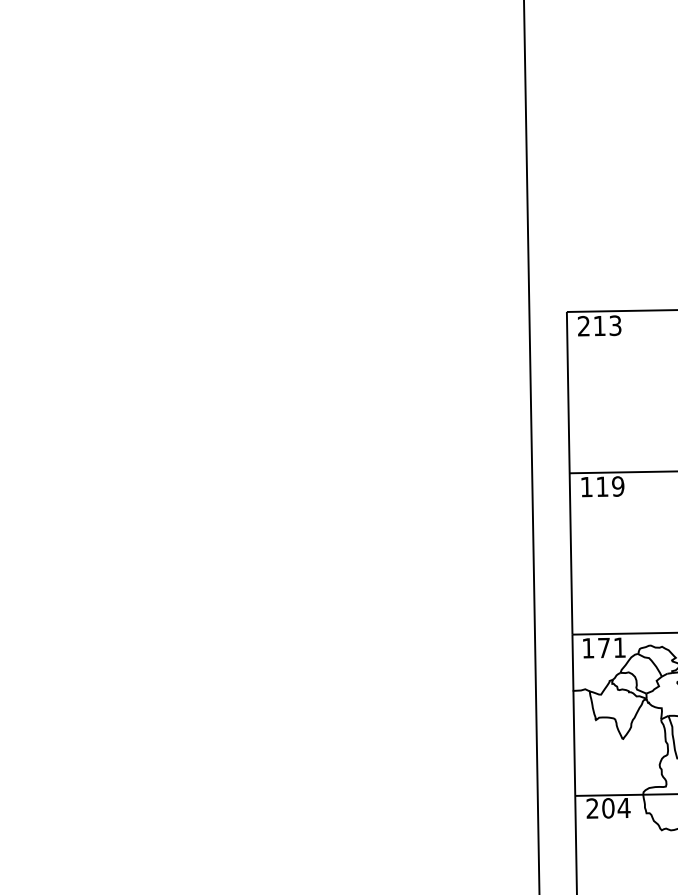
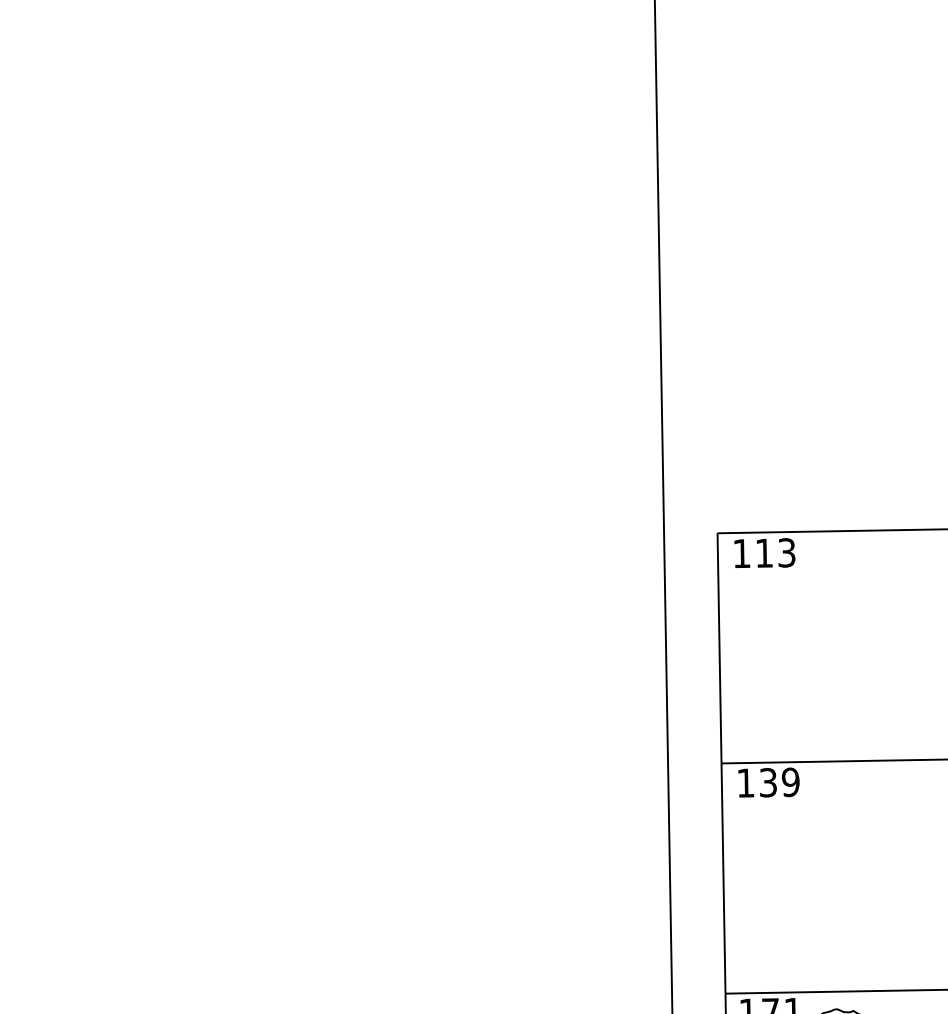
text: (583, 326) -> (741, 553), 213 -> 113
text: (602, 486) -> (768, 782), 119 -> 139

